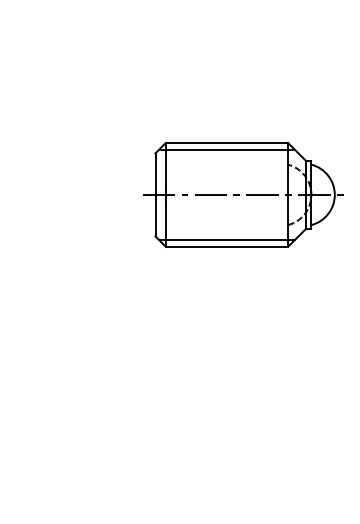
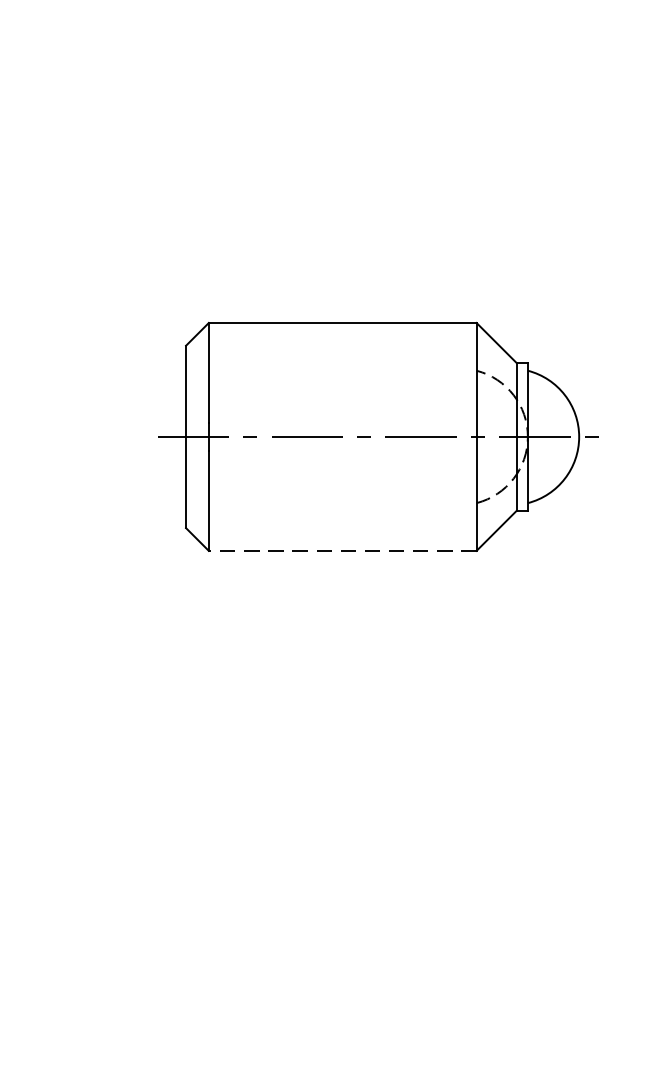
line: (226, 149) -> (341, 337), removed
line: (226, 239) -> (341, 534), removed
line: (226, 246) -> (341, 550), solid -> dashed

